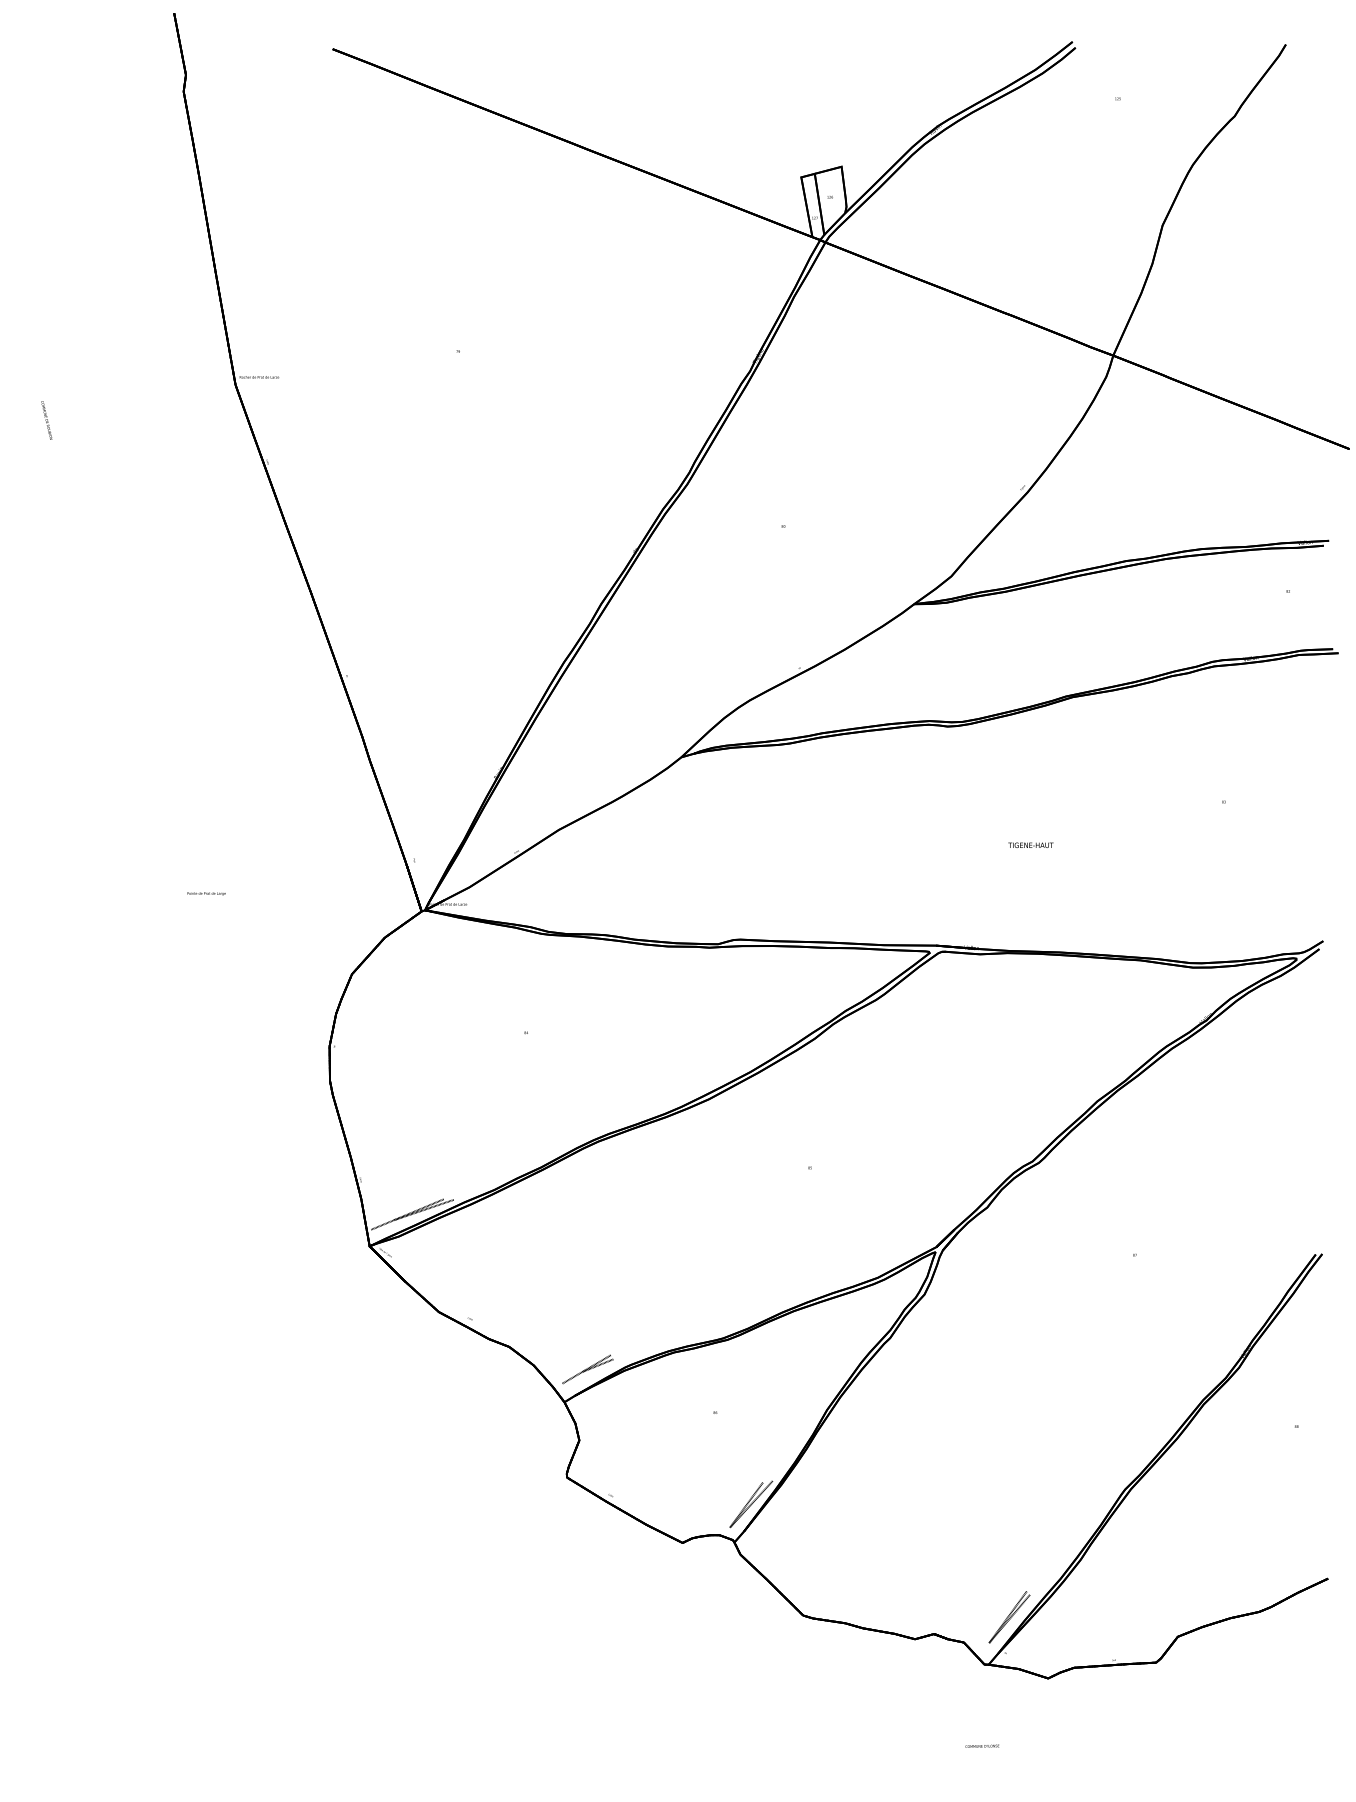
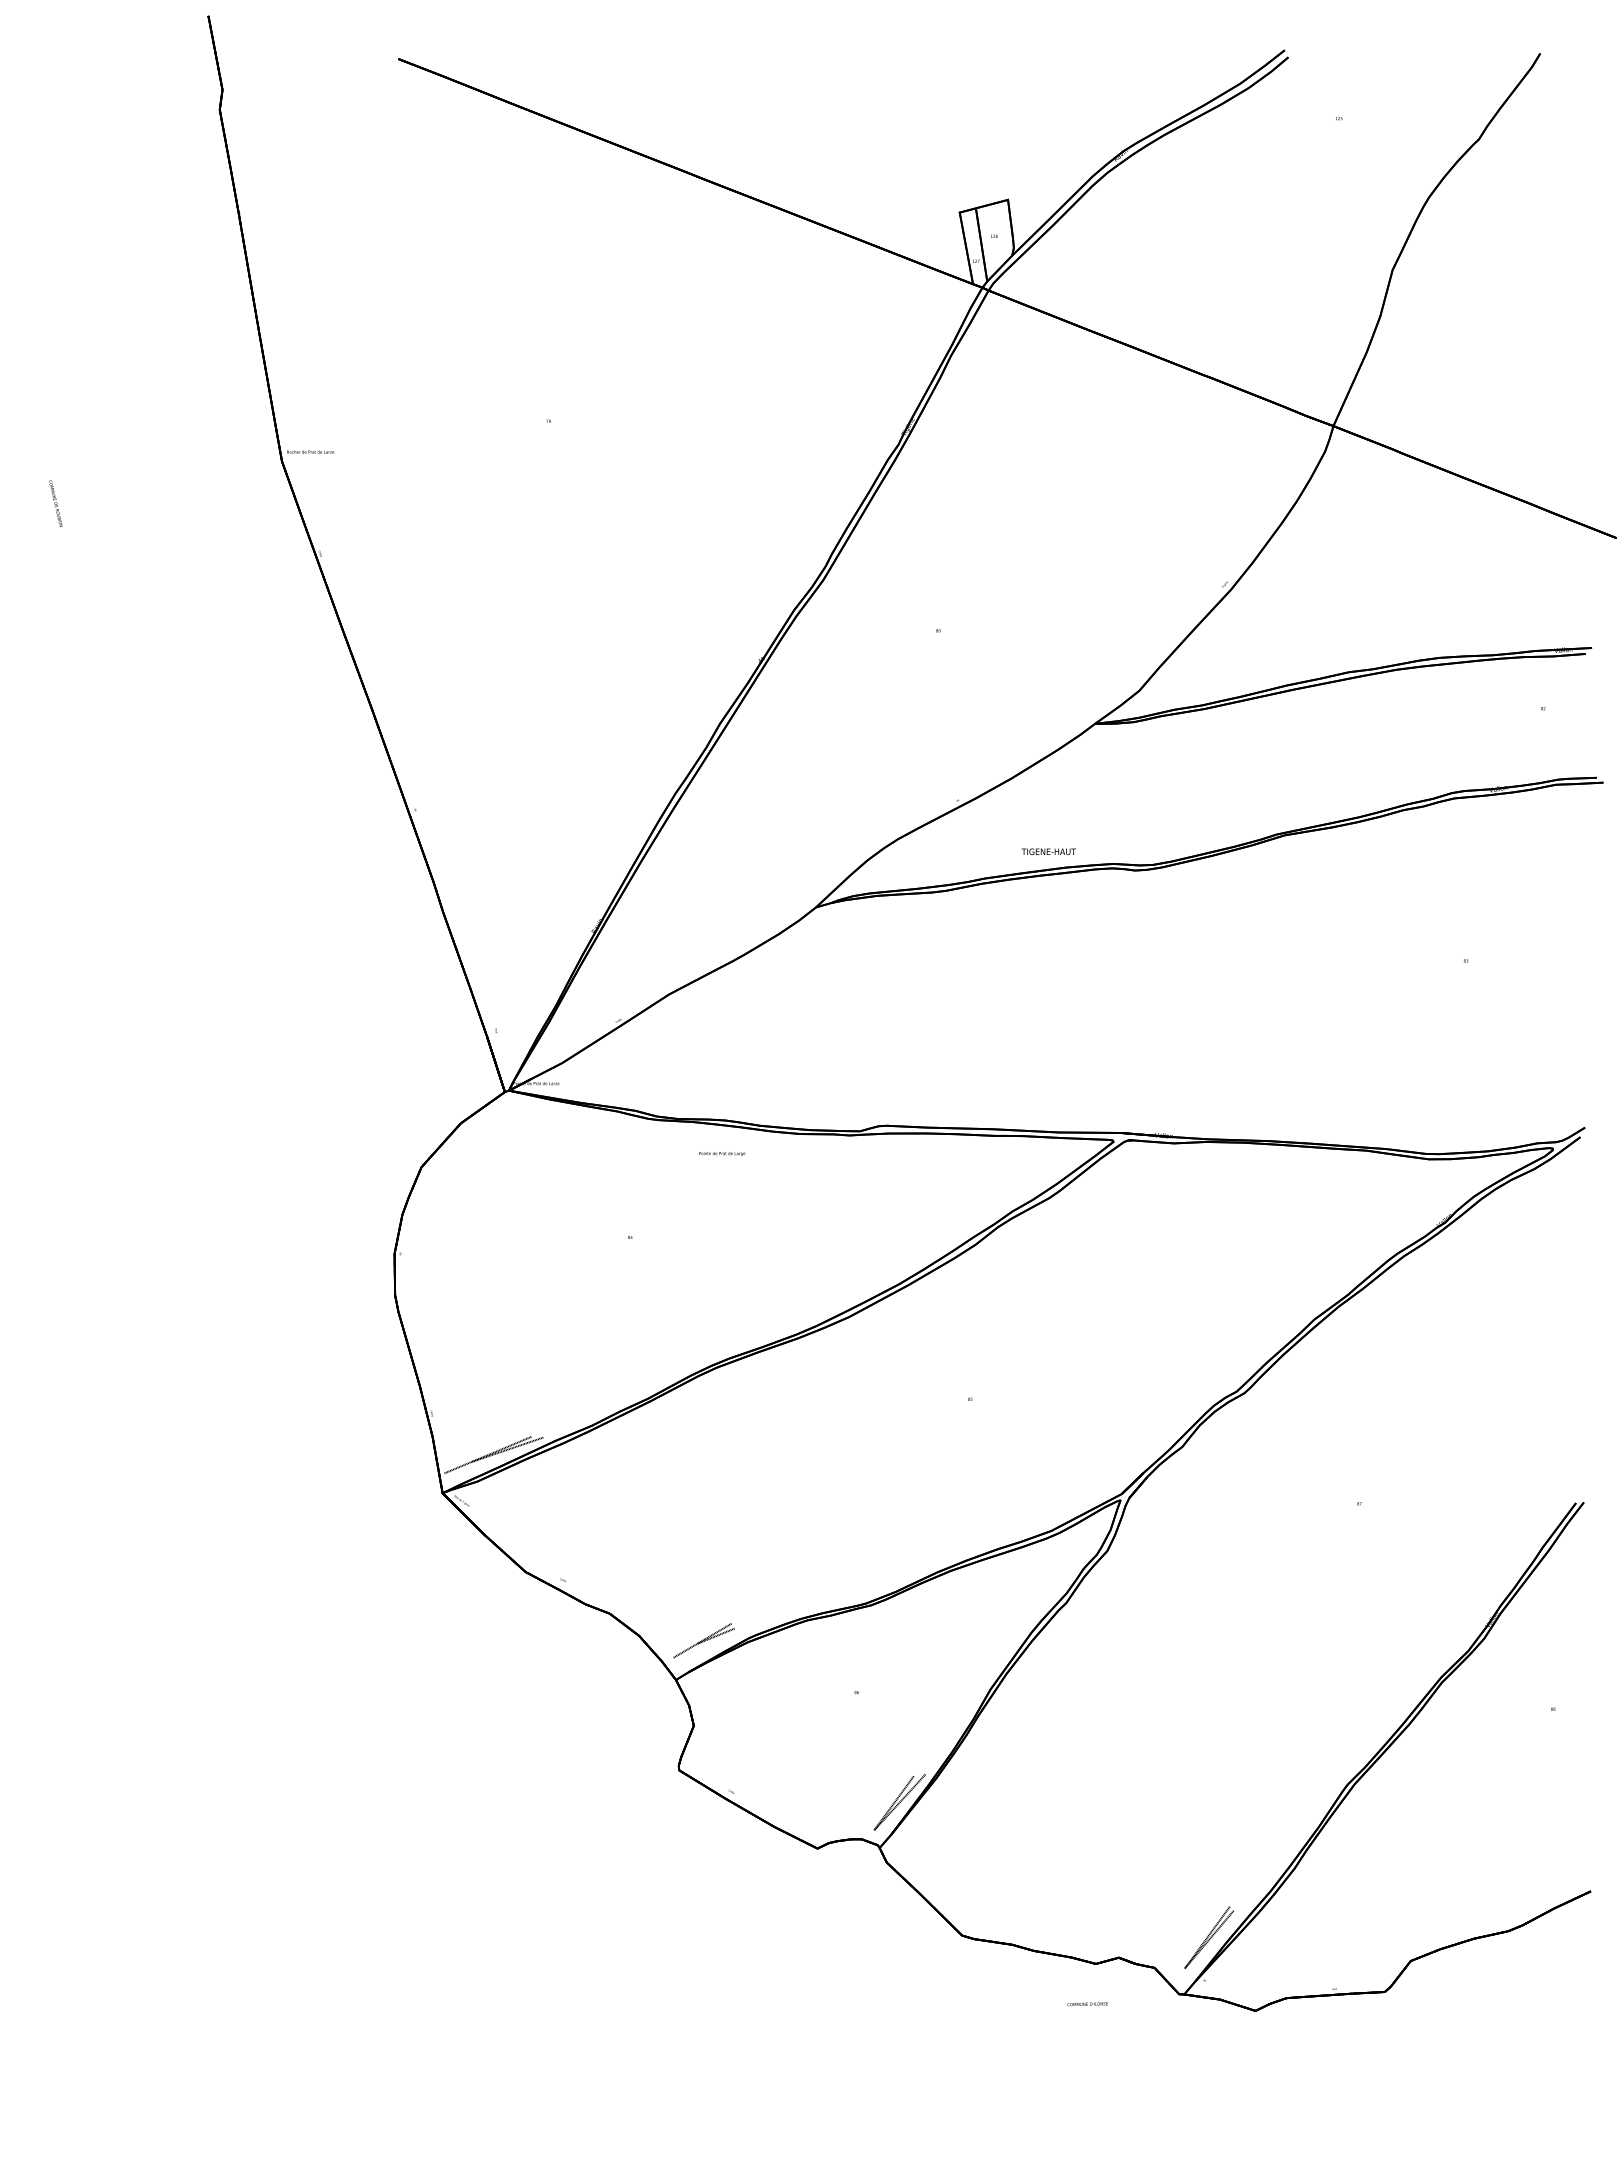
text: (1030, 845) -> (1048, 851), moved
text: (206, 893) -> (722, 1153), moved
text: (982, 1746) -> (1087, 2004), moved

